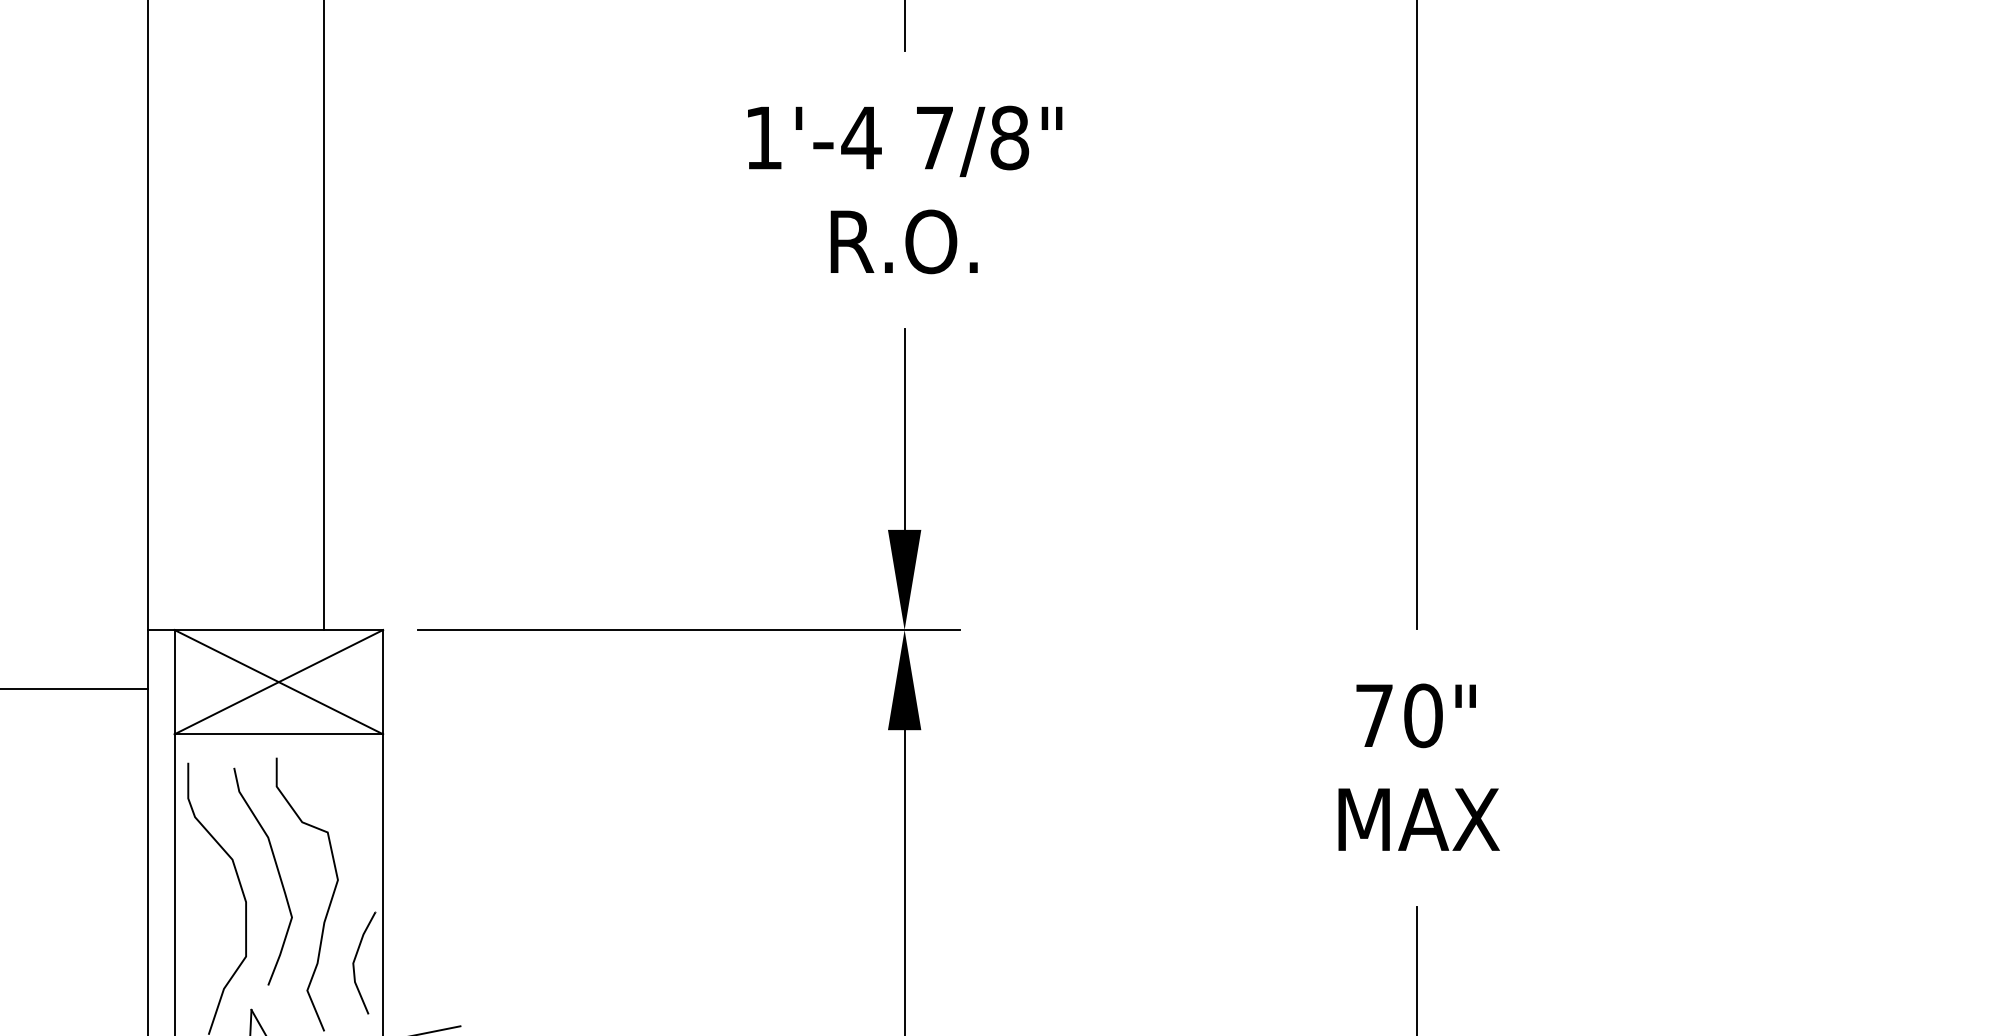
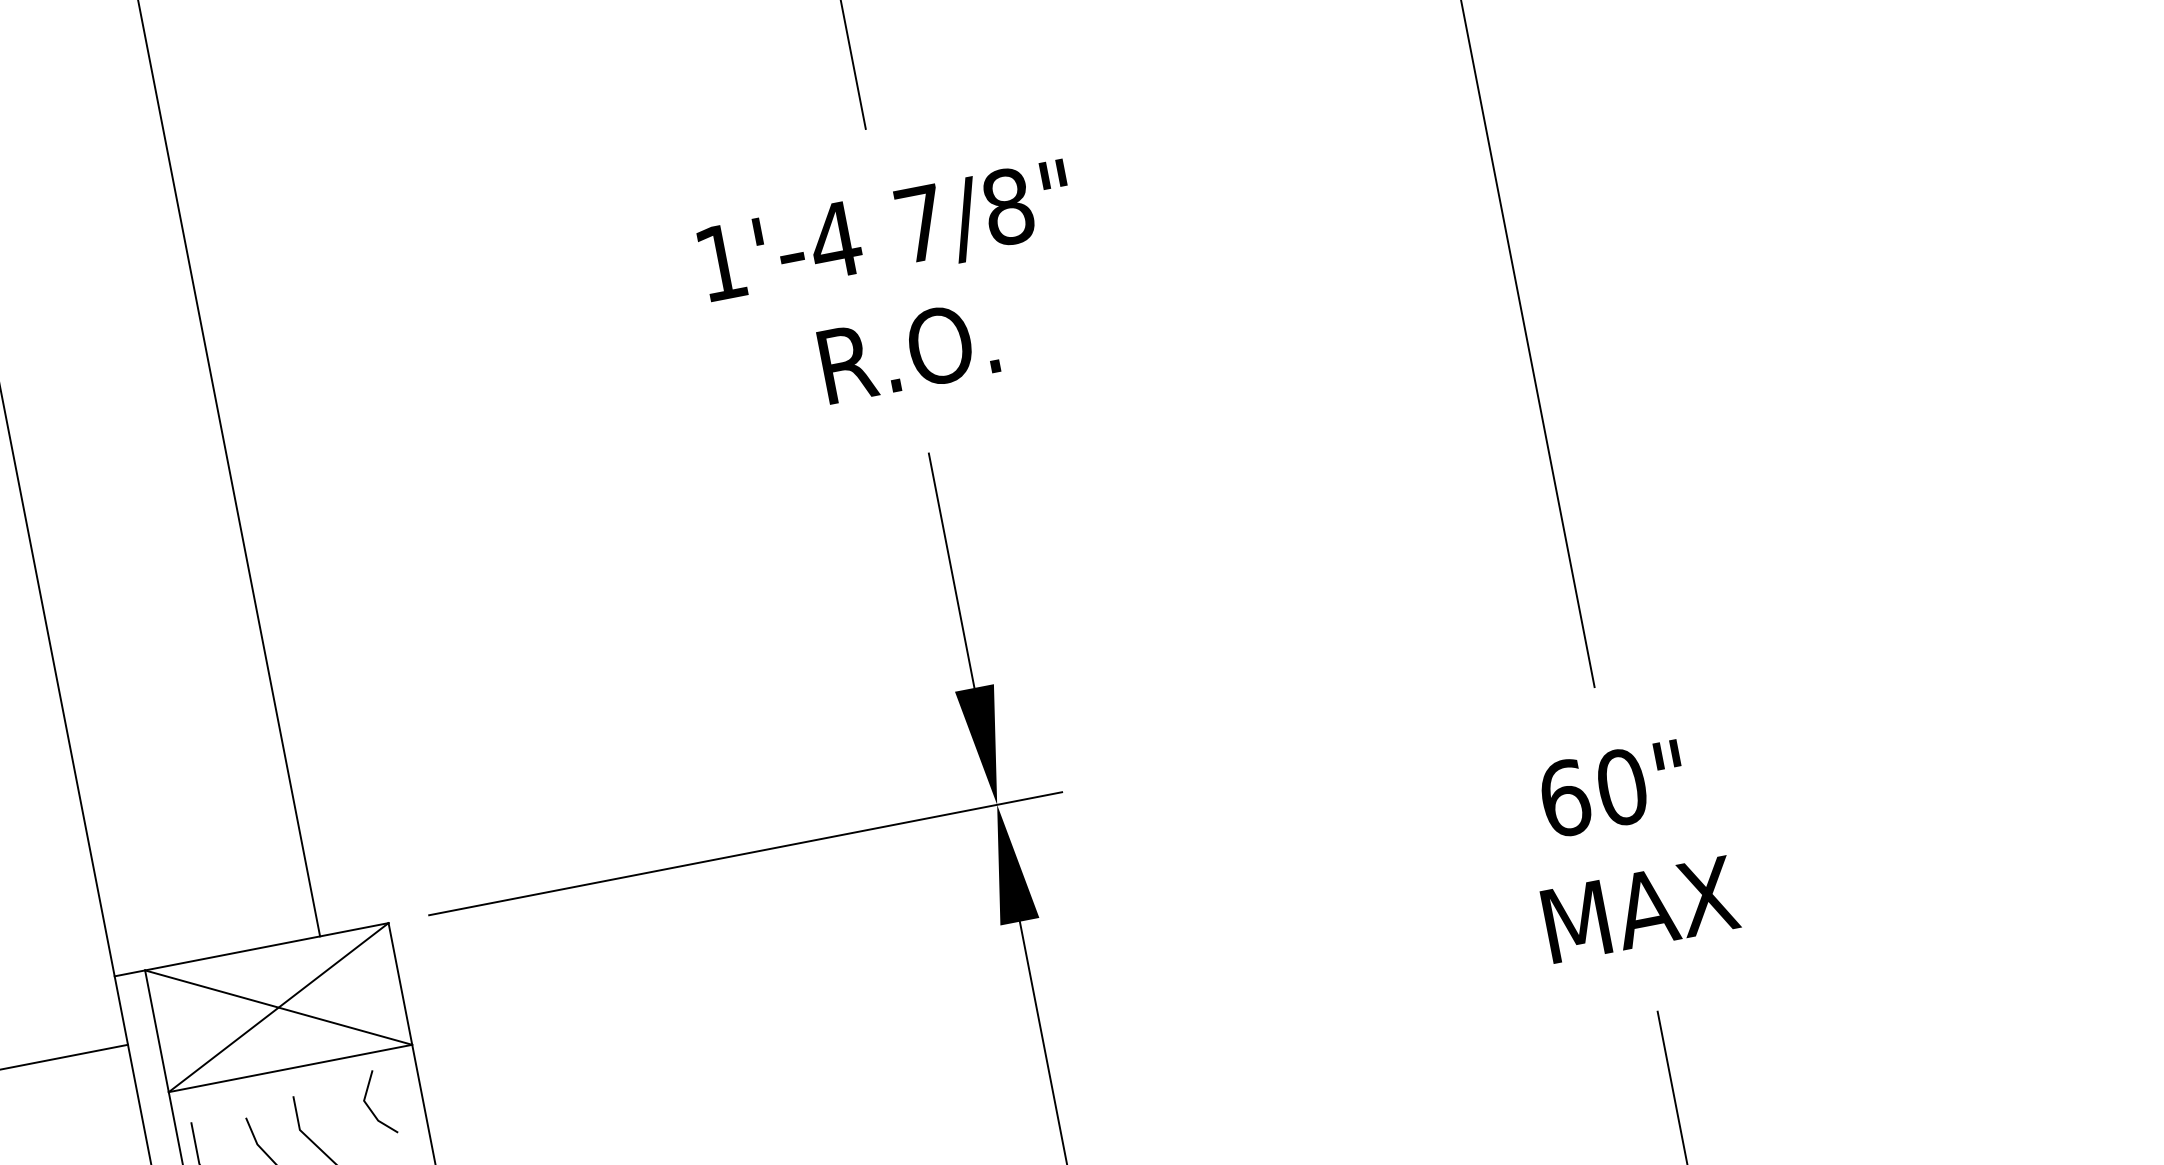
text: (1374, 715) -> (1564, 797), 70" -> 60"
line: (338, 779) -> (370, 1107), added

